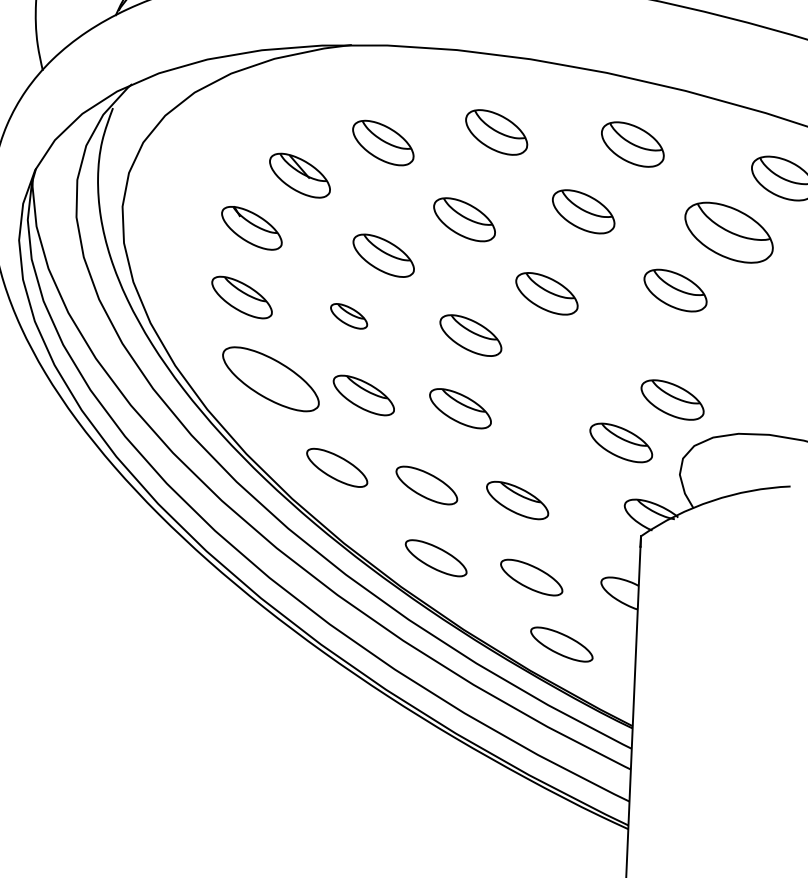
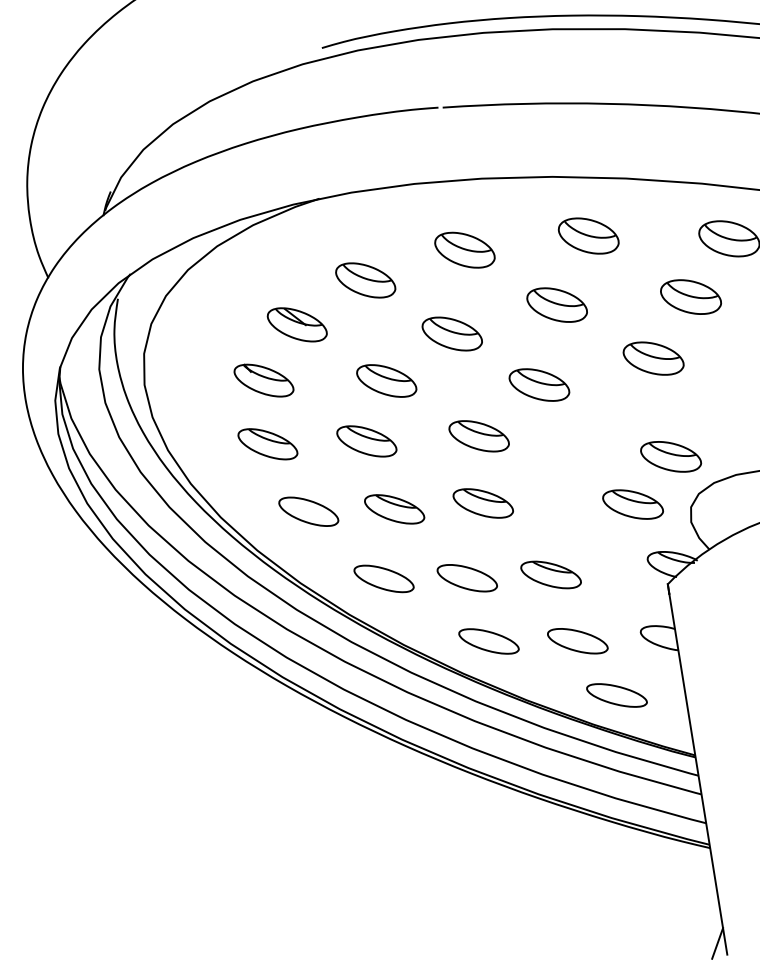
part: (729, 232) -> (691, 296), size x0.71
part: (348, 316) -> (366, 441), size x1.67
part: (270, 378) -> (308, 511), size x0.62

